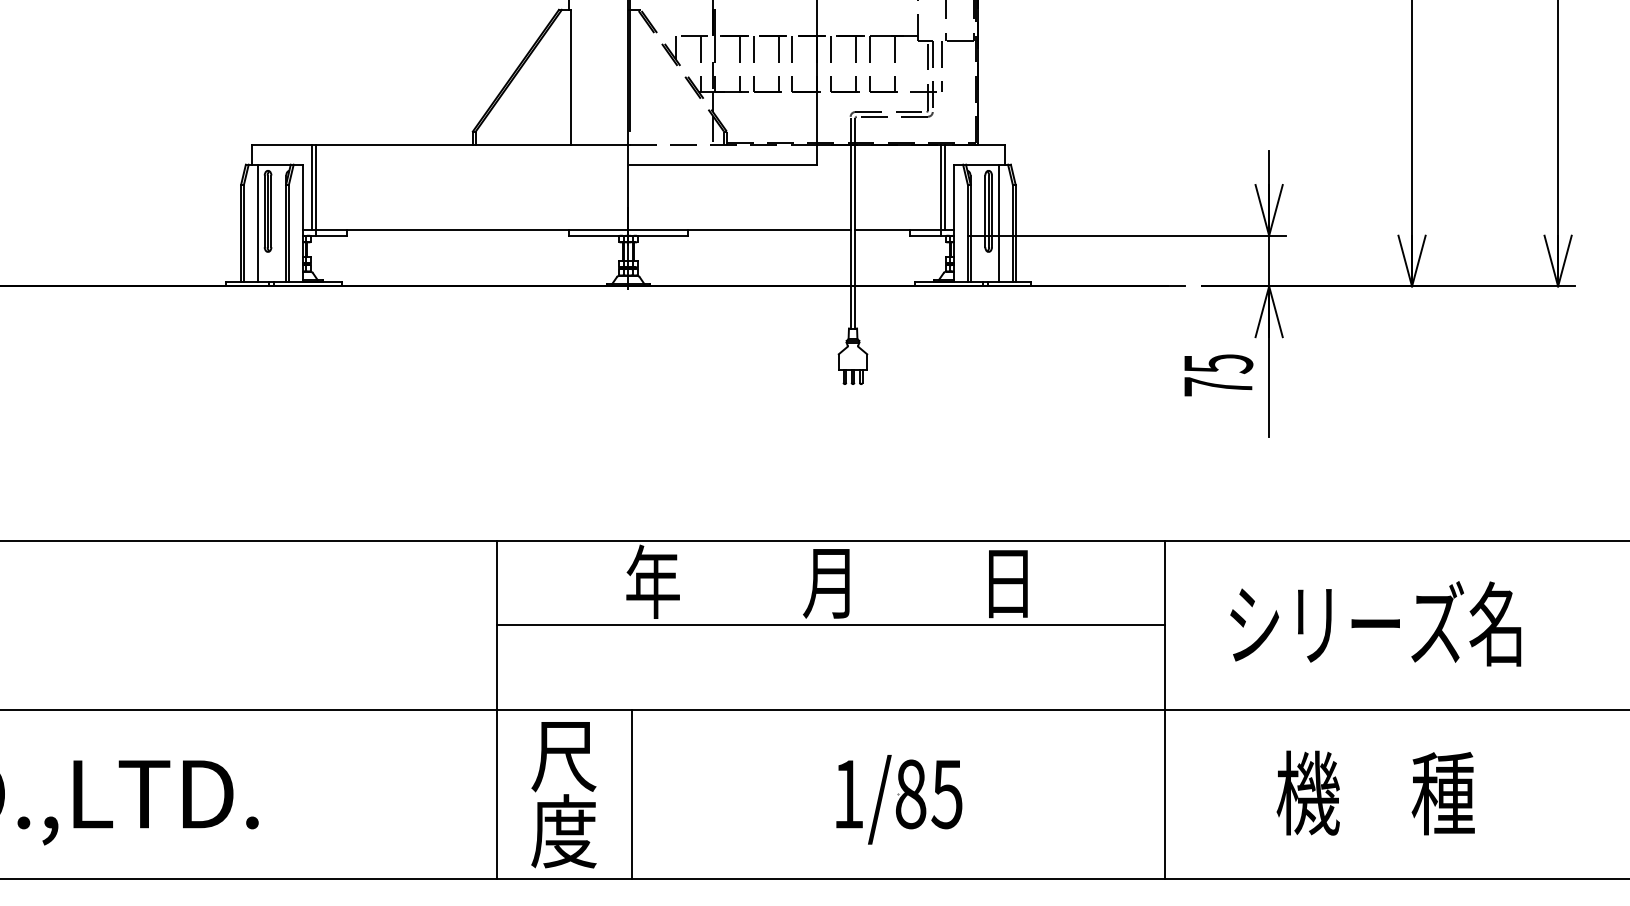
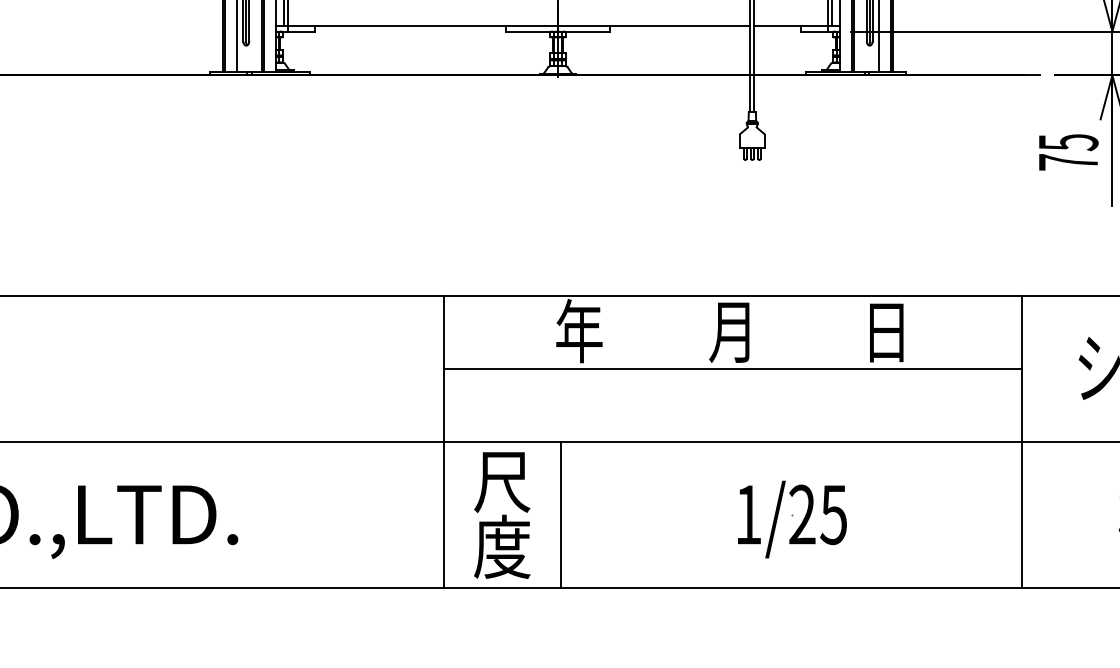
text: (910, 794) -> (802, 515), 1/85 -> 1/25

